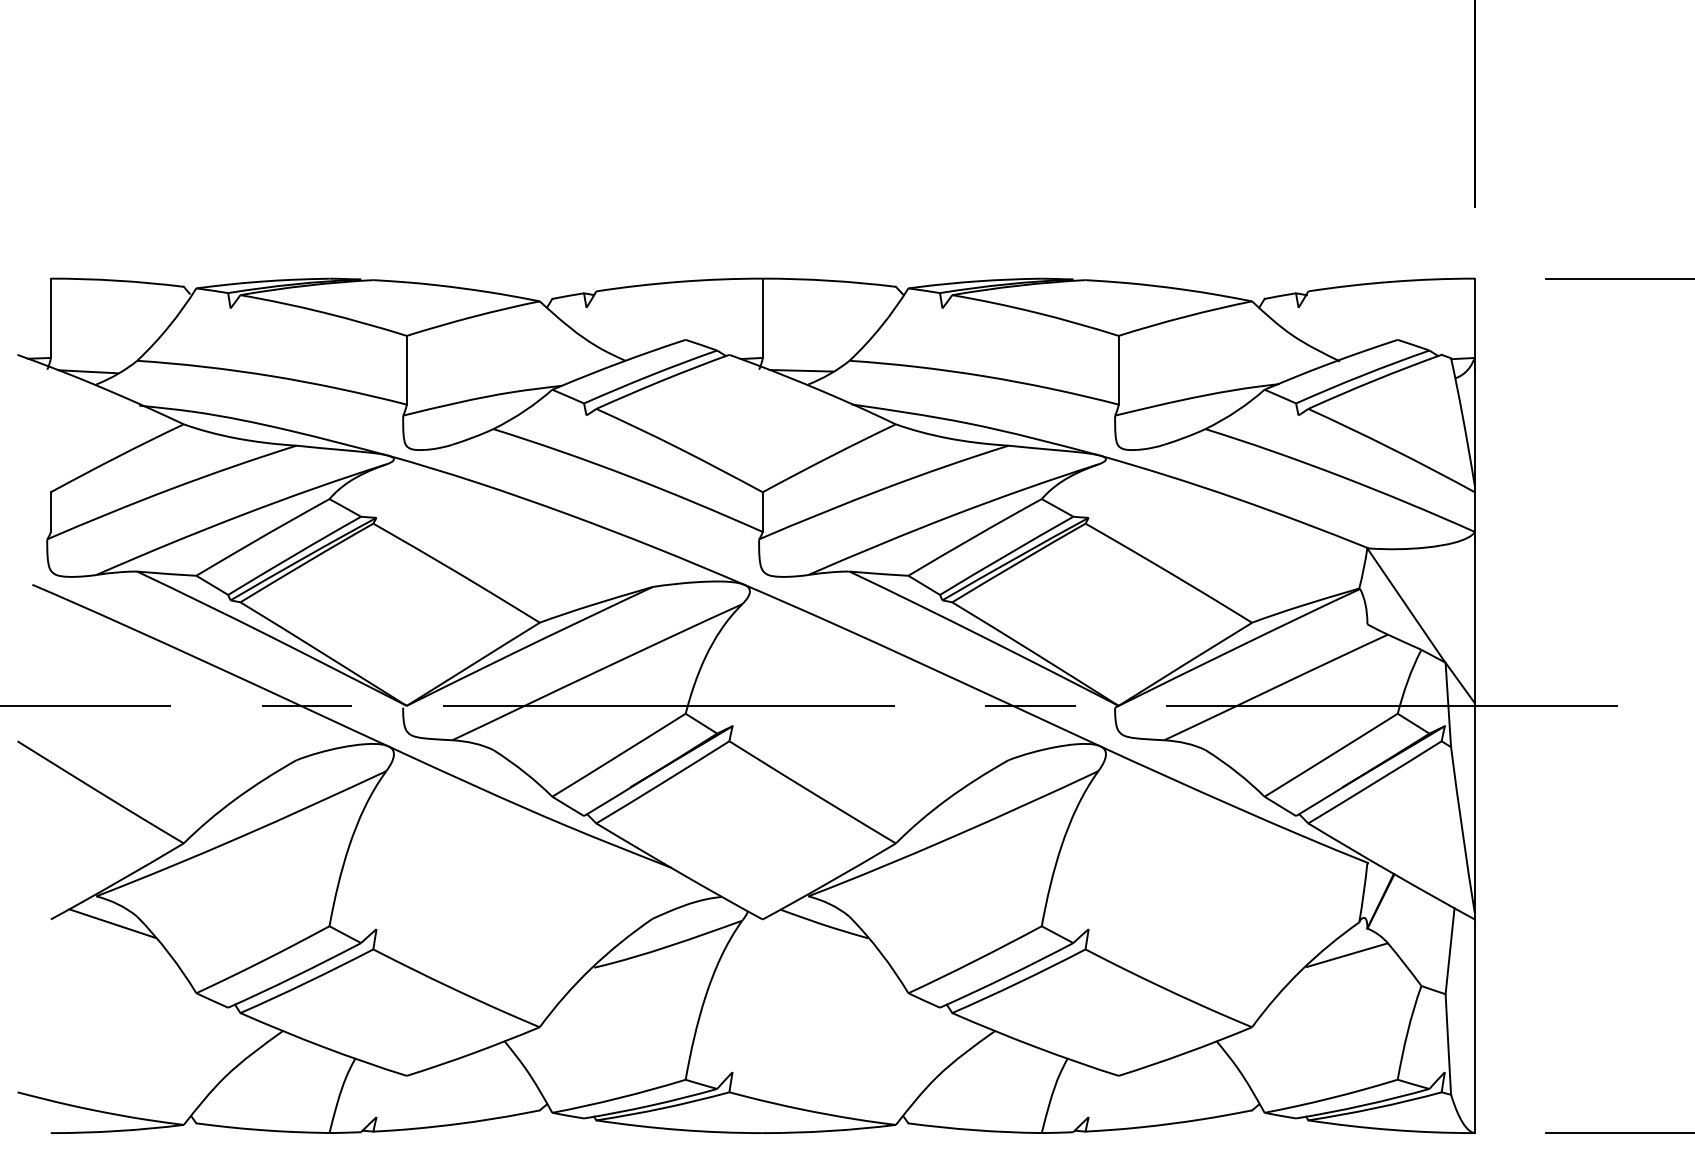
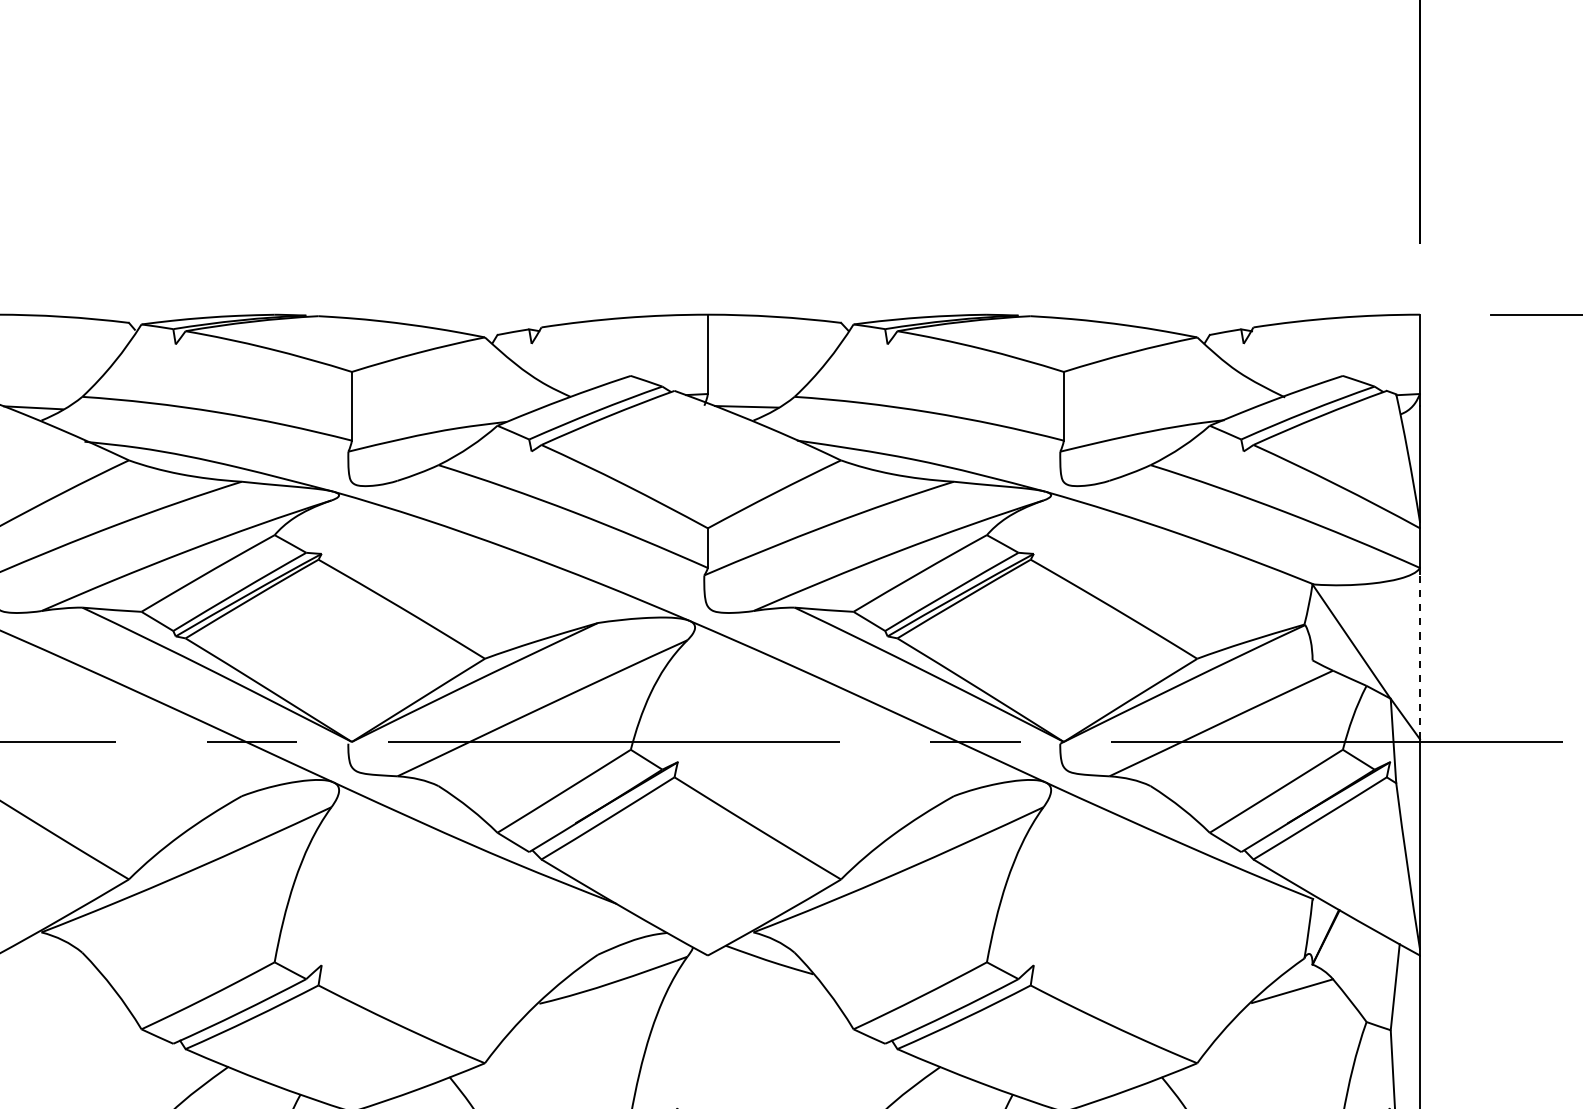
line: (1474, 620) -> (1419, 656), solid -> dashed
line: (112, 923) -> (57, 959), removed

